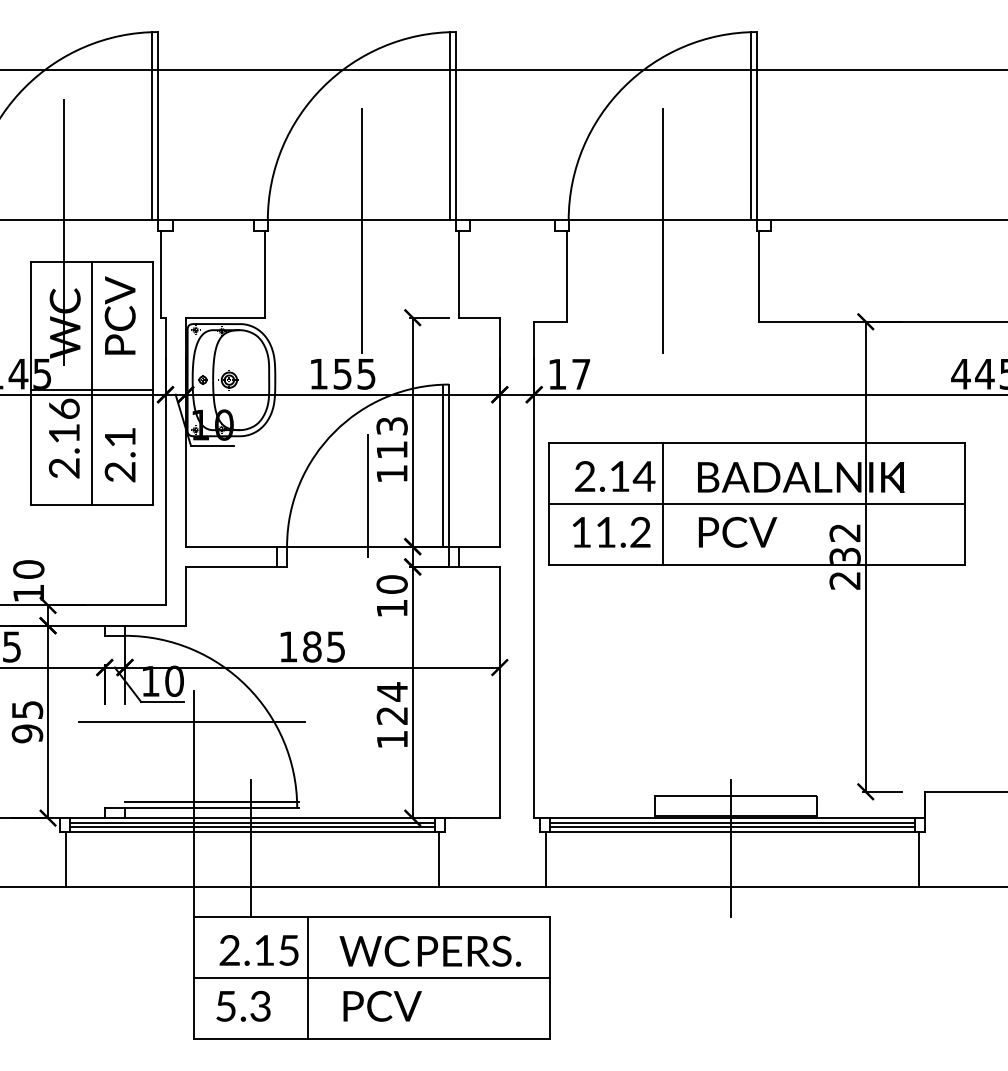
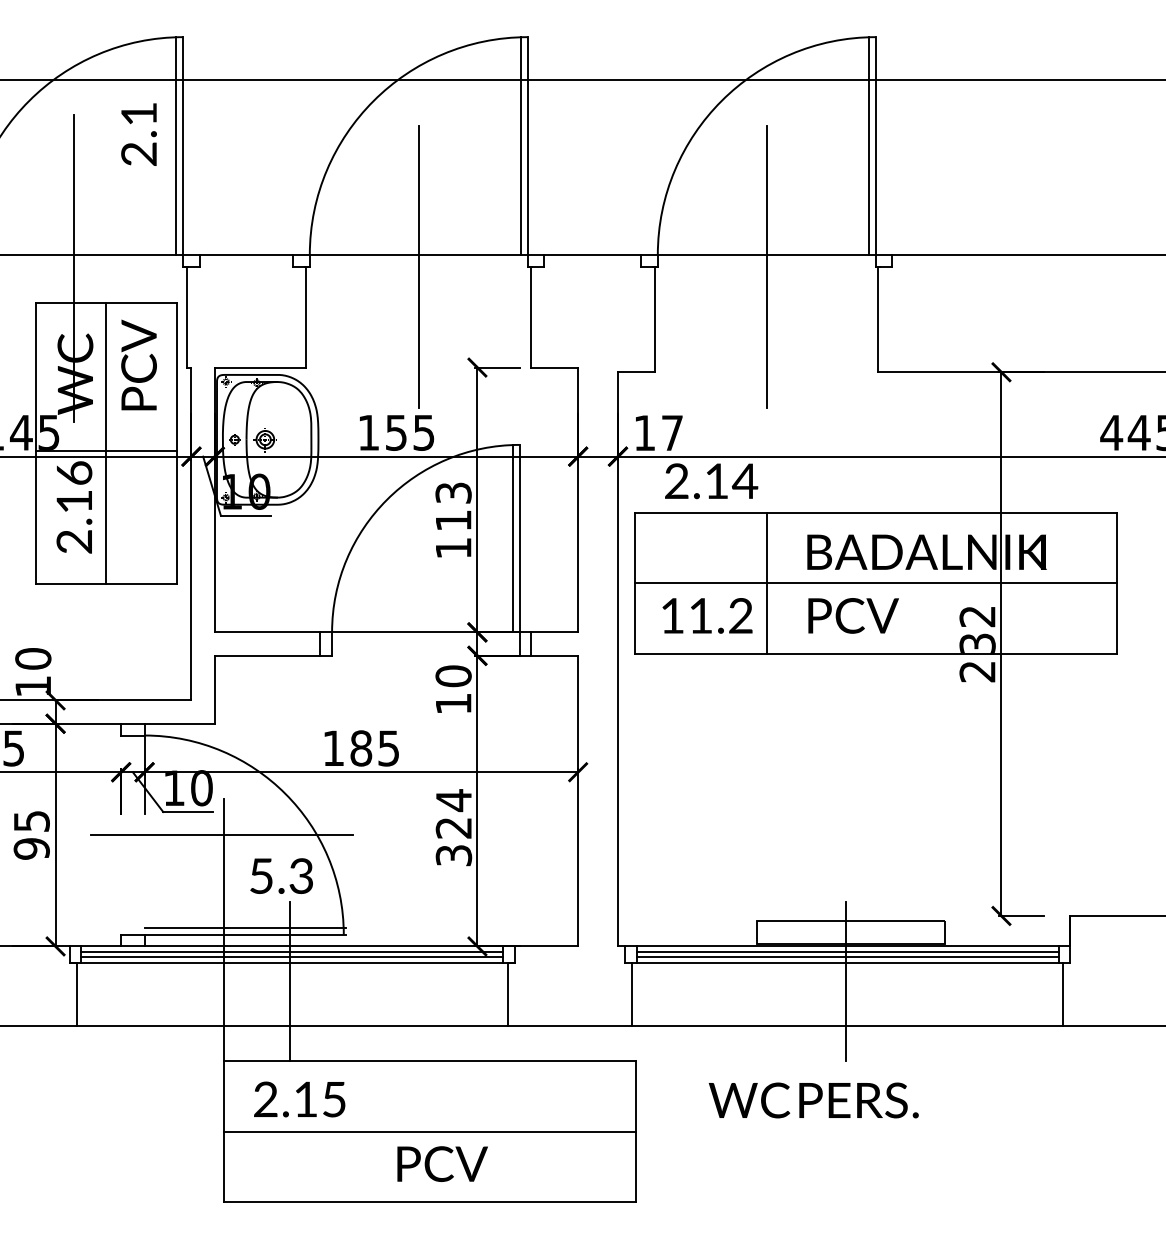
text: (119, 455) -> (138, 134), moved
text: (615, 476) -> (711, 481), moved
line: (367, 495) -> (425, 573), removed
text: (392, 739) -> (453, 855), 124 -> 324
text: (430, 951) -> (813, 1100), moved
line: (308, 978) -> (356, 1131), removed
text: (243, 1005) -> (281, 875), moved

